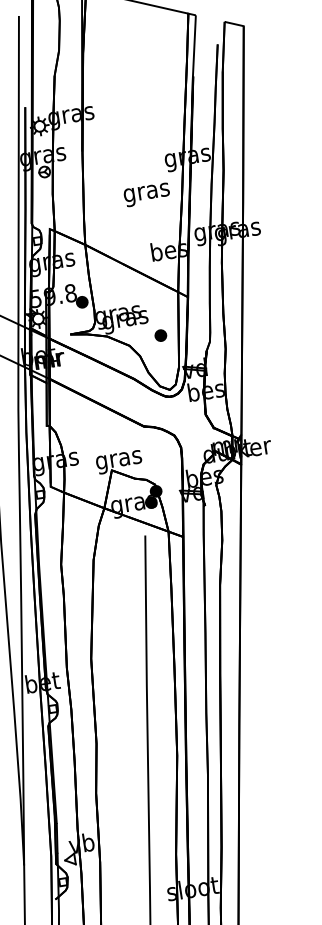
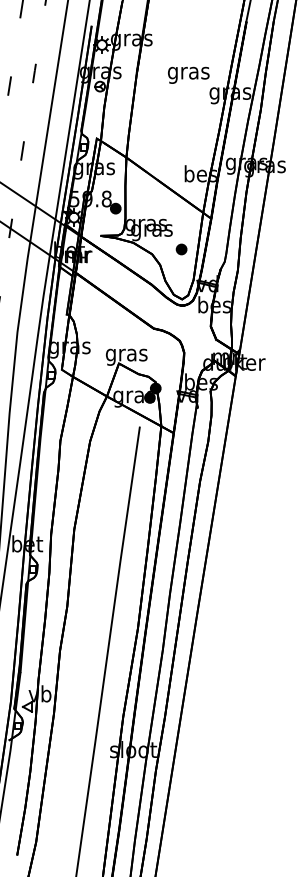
text: (146, 194) -> (188, 74), moved

